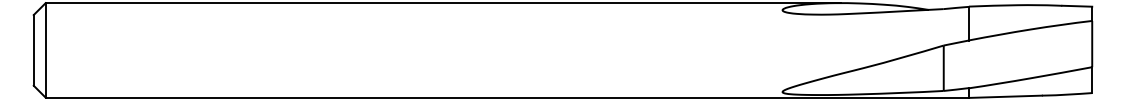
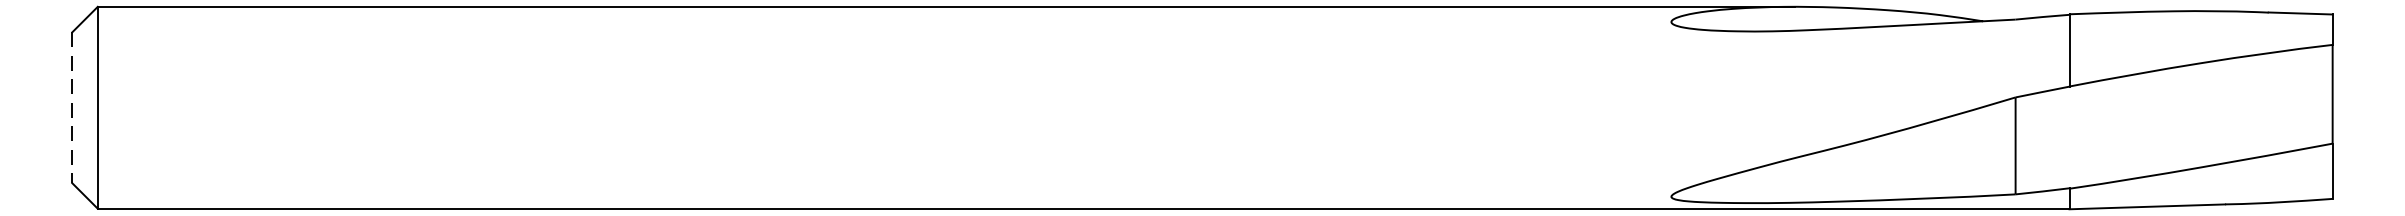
line: (33, 50) -> (71, 108), solid -> dashed

